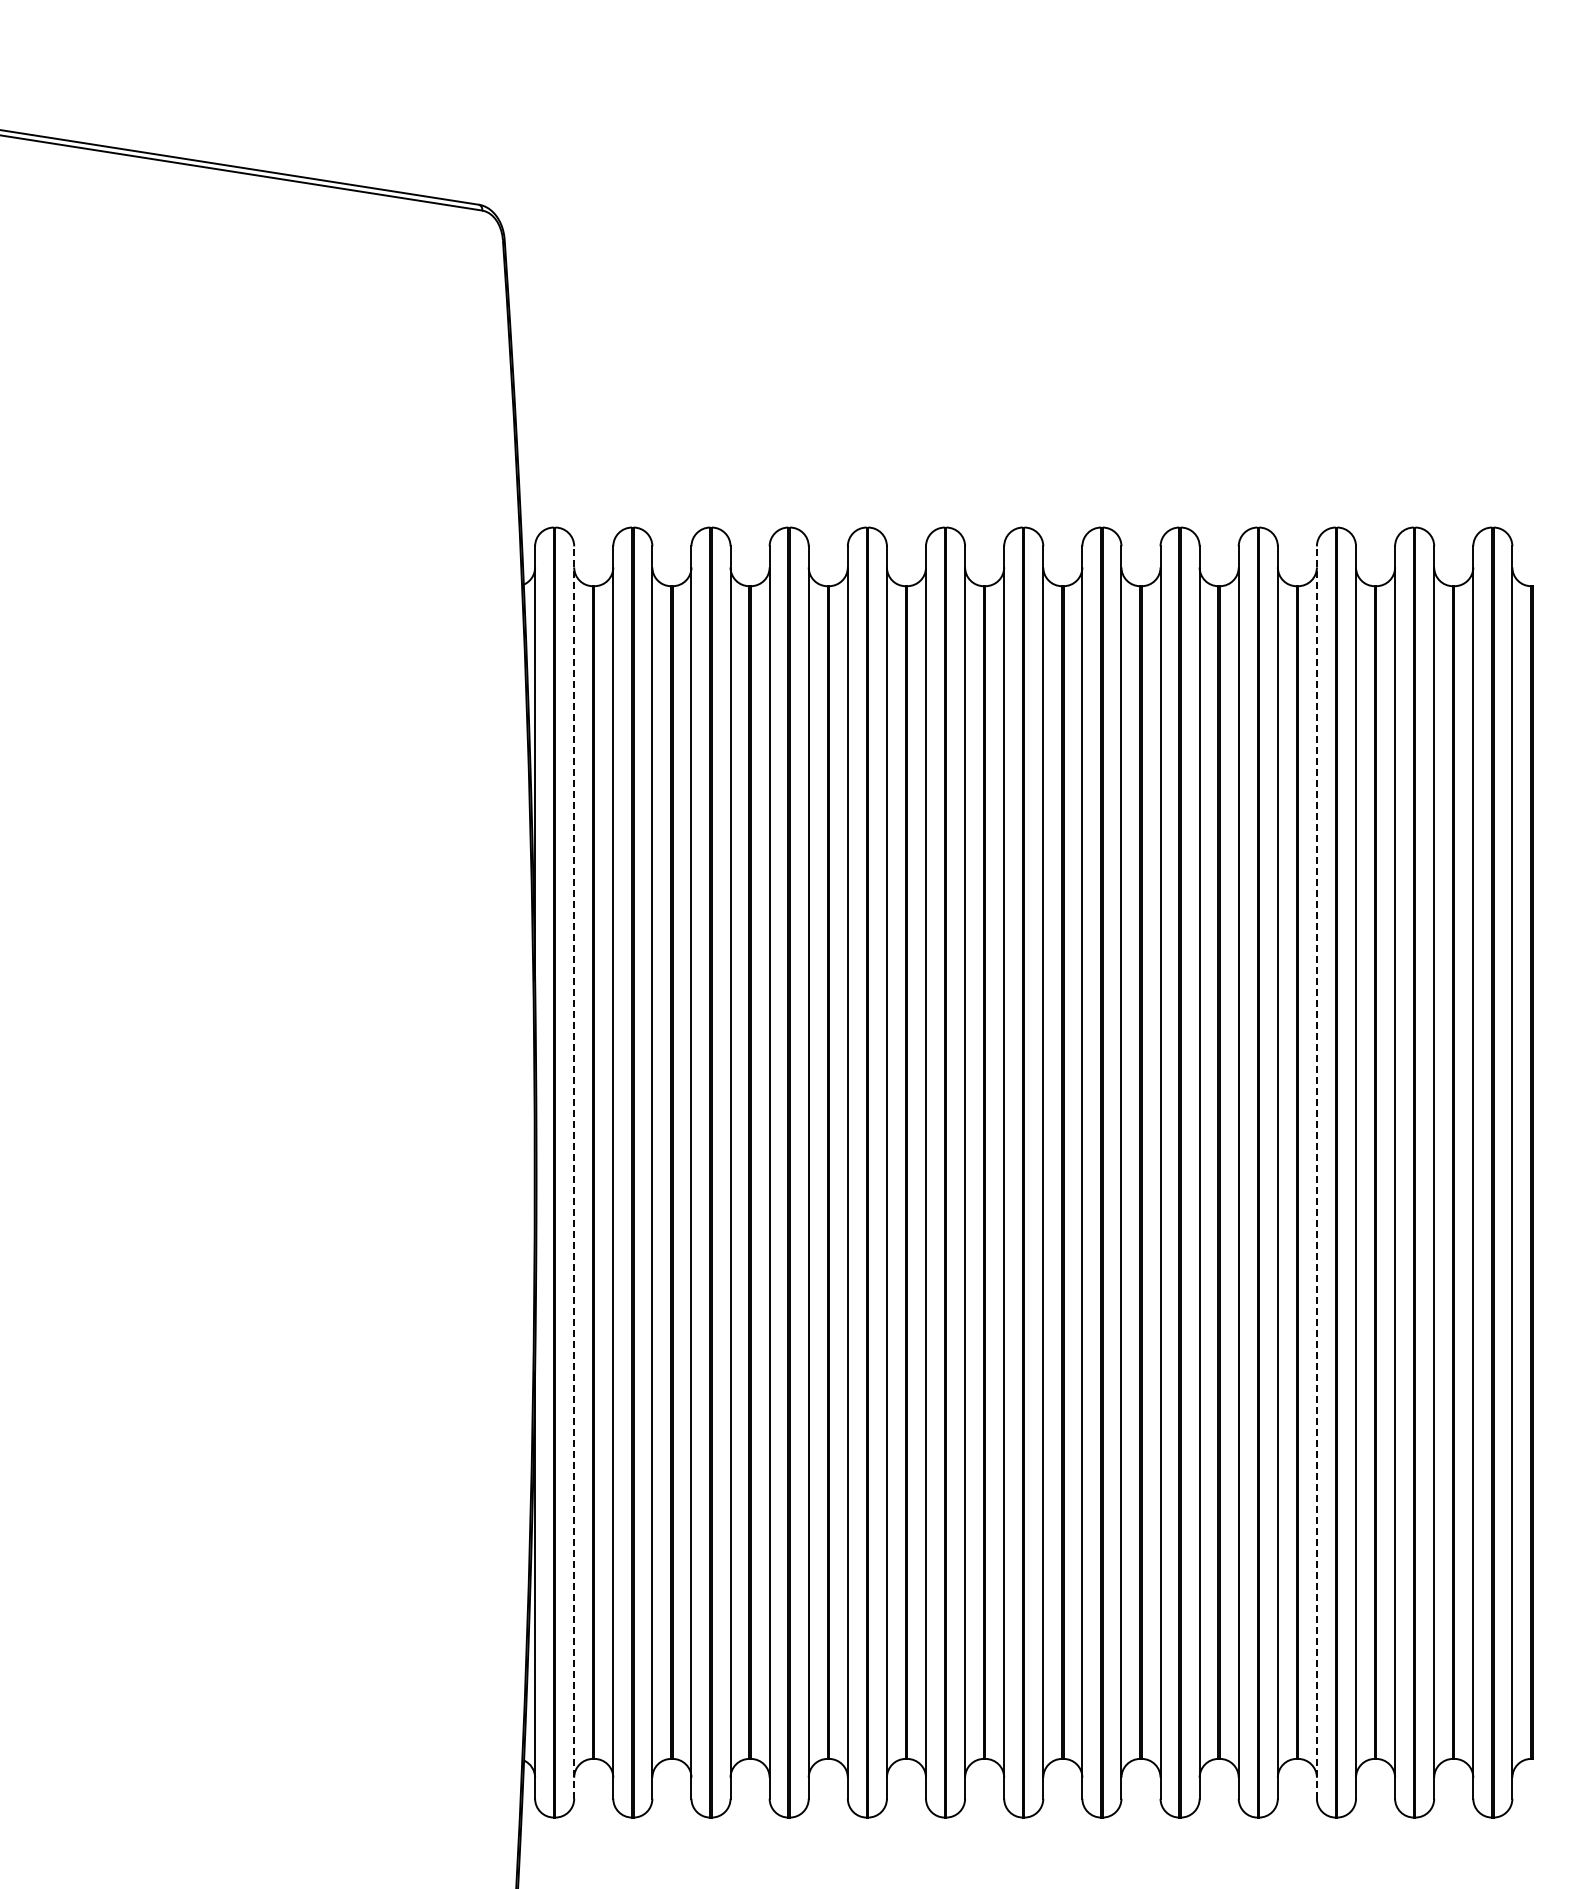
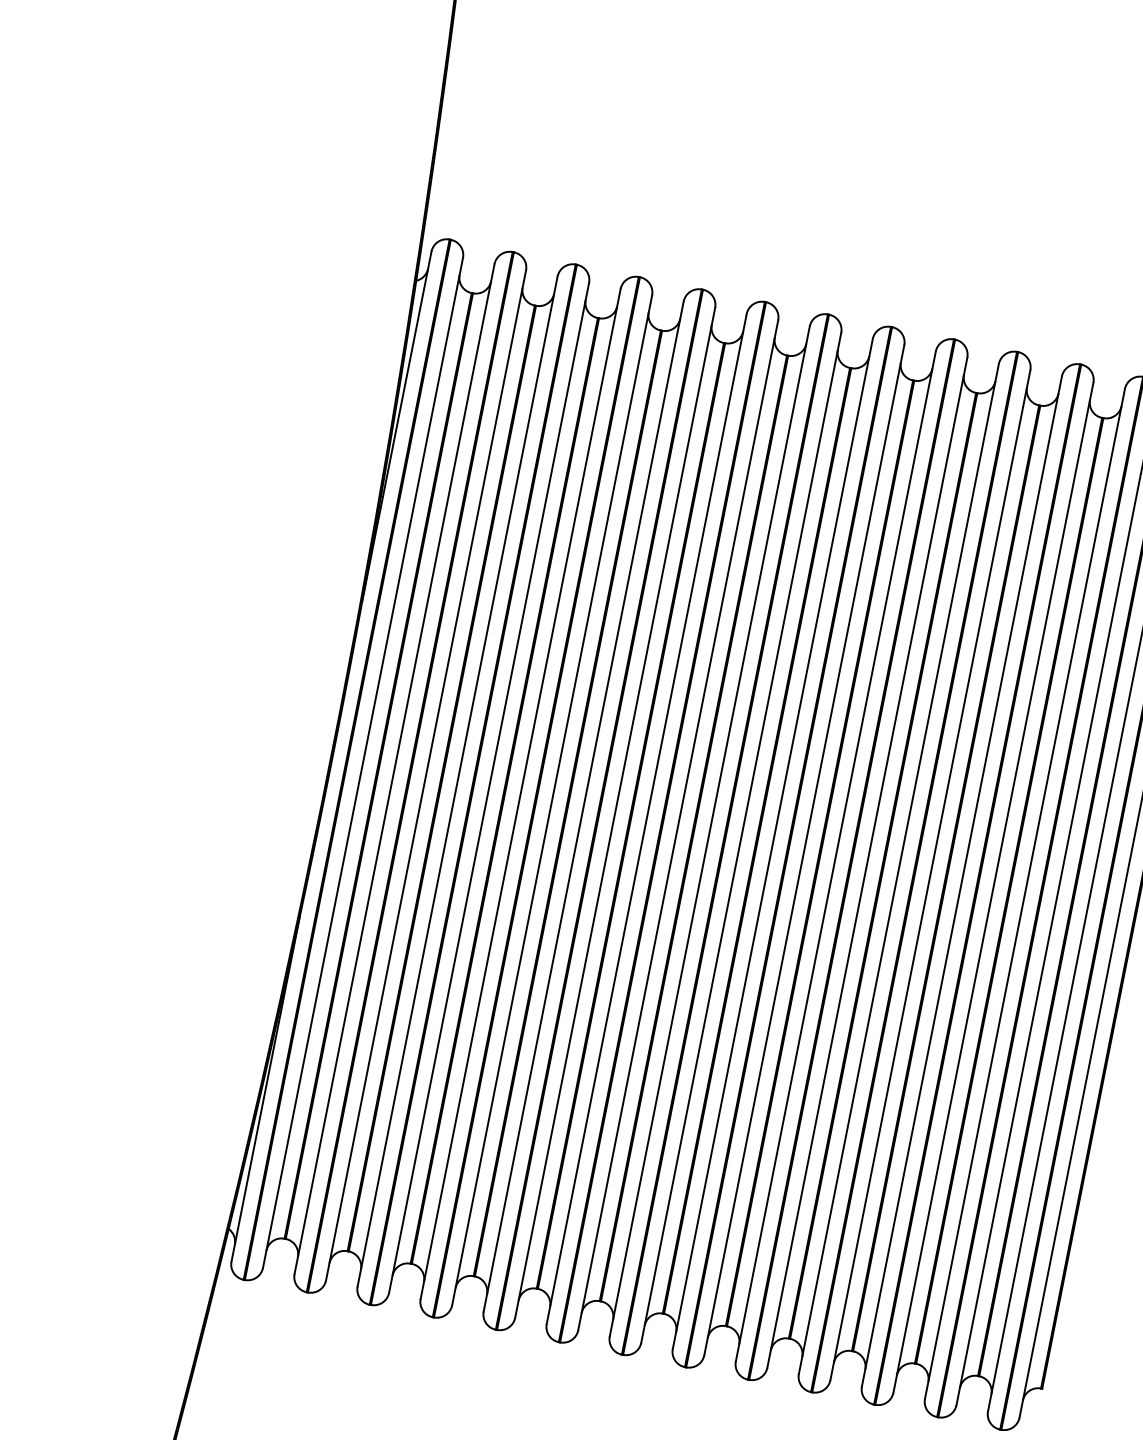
line: (574, 1172) -> (363, 762), dashed -> solid
line: (1316, 1172) -> (961, 881), dashed -> solid

